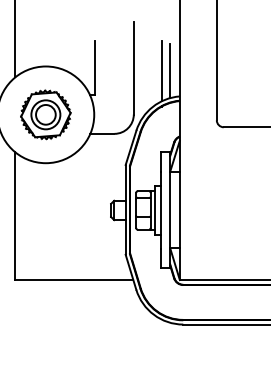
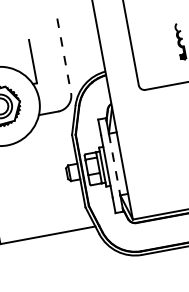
line: (133, 68) -> (63, 56), solid -> dashed
line: (161, 71) -> (86, 54), removed
line: (170, 71) -> (94, 52), removed
line: (170, 210) -> (114, 164), solid -> dashed

